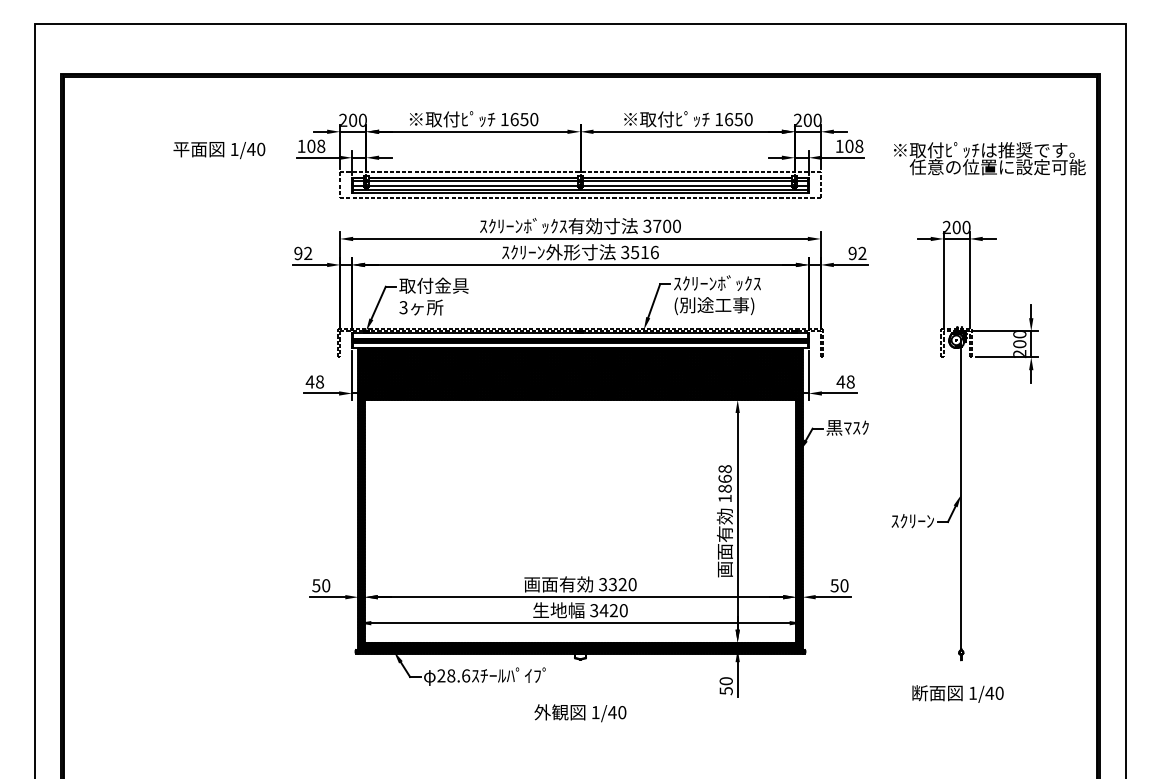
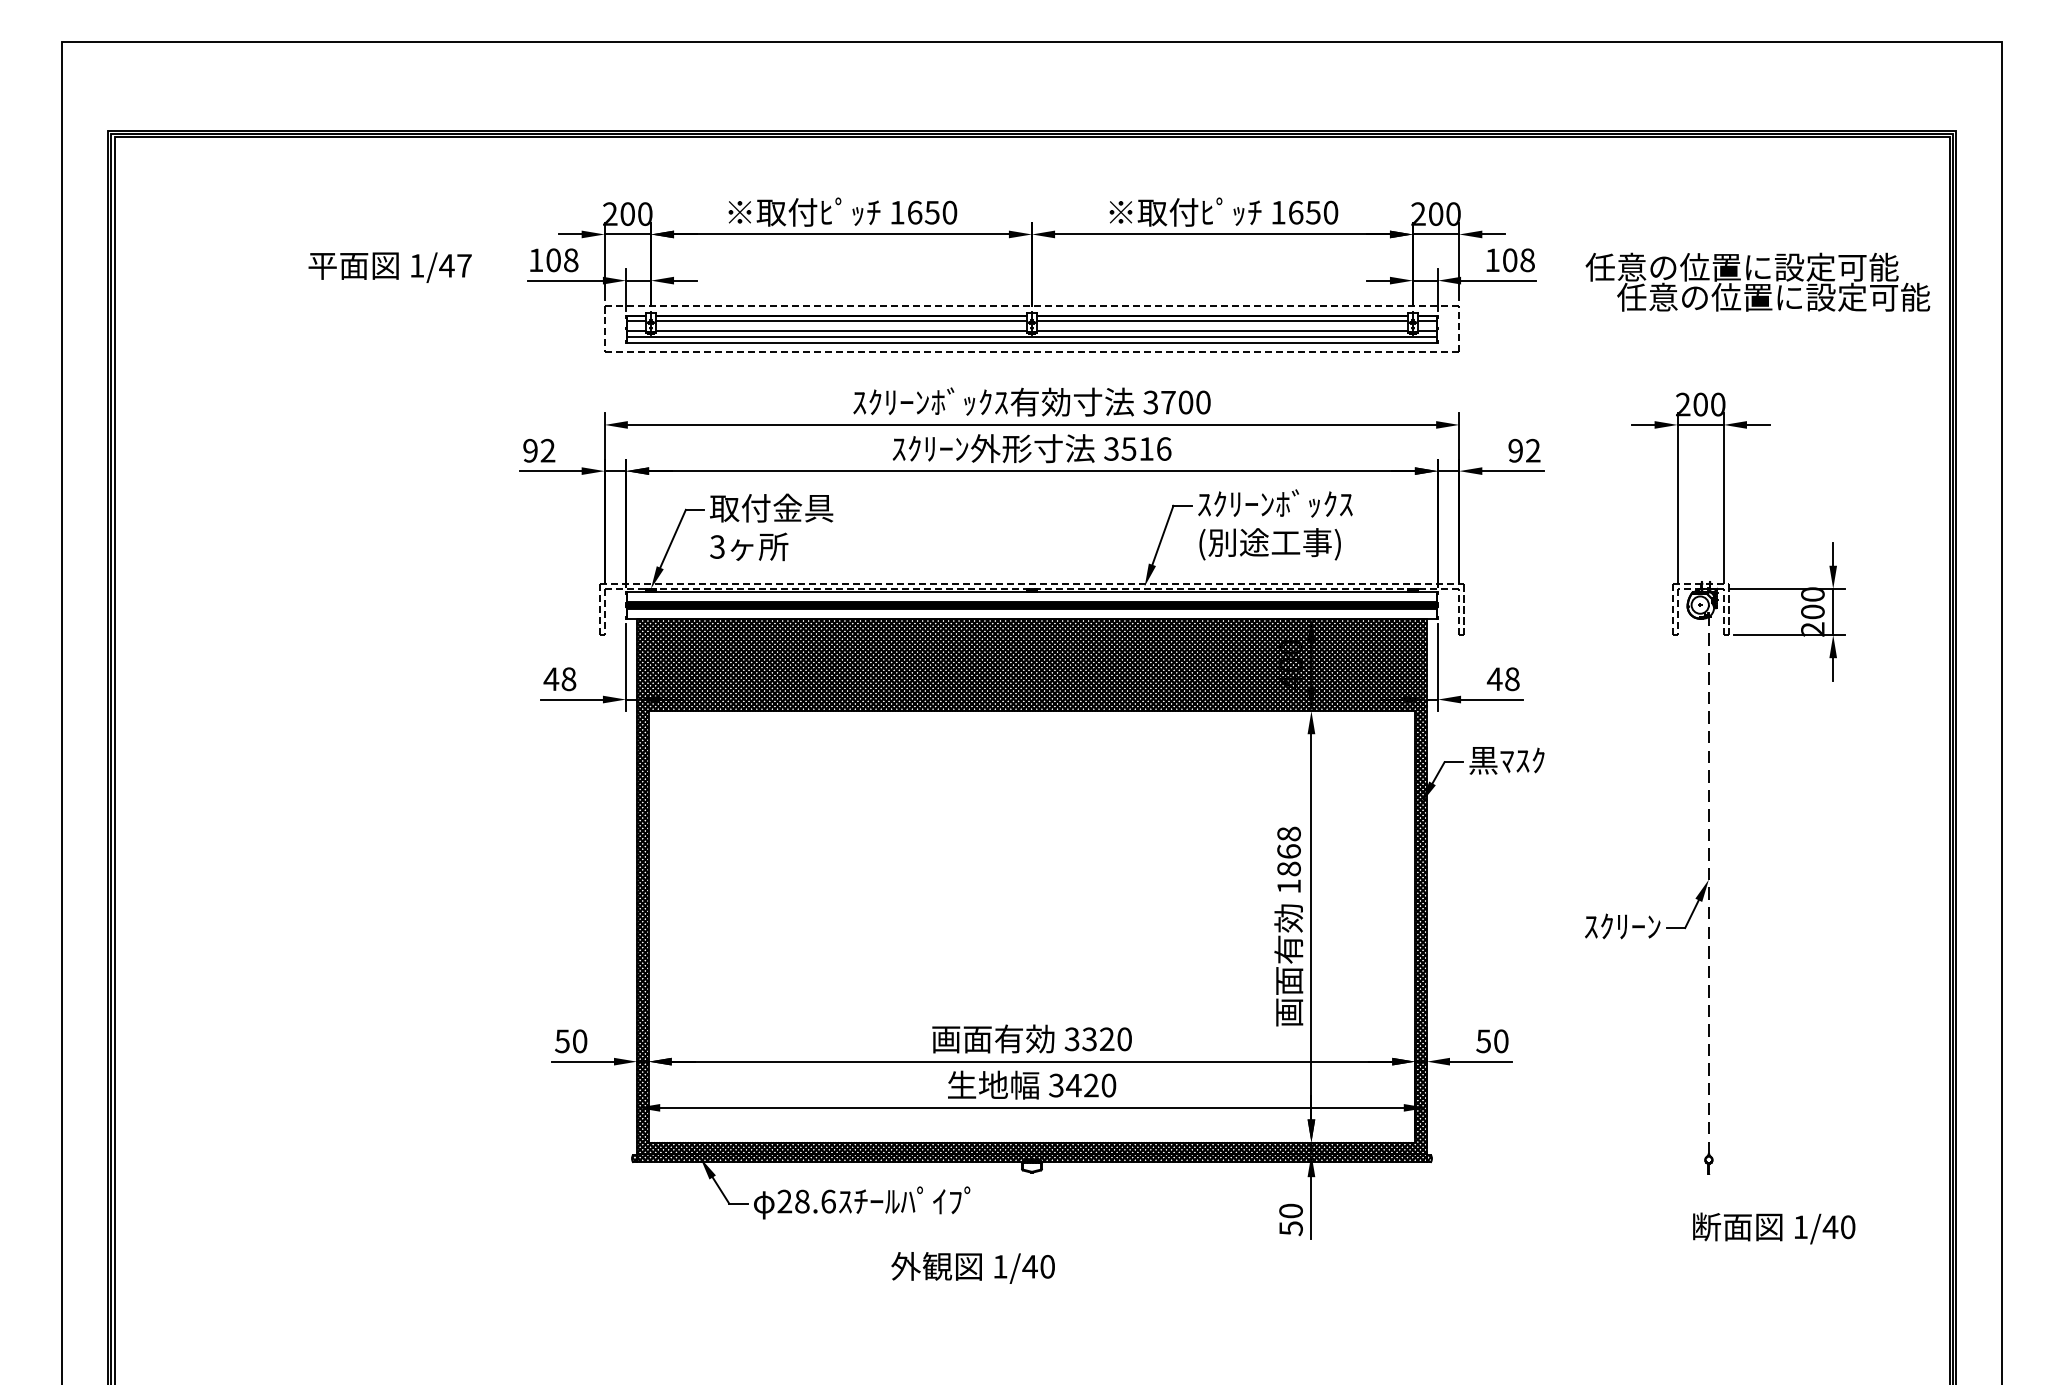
text: (261, 149) -> (464, 265), 1/40 -> 1/47
text: (983, 150) -> (1748, 267), ※取付ﾋﾟｯﾁは推奨です。 -> 任意の位置に設定可能
line: (961, 494) -> (1709, 879), solid -> dashed
text: (957, 693) -> (1773, 1227), moved
text: (580, 713) -> (973, 1268), moved

